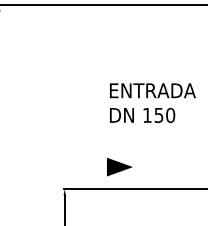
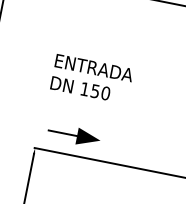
text: (152, 102) -> (91, 78), moved
line: (90, 167) -> (62, 133), added

